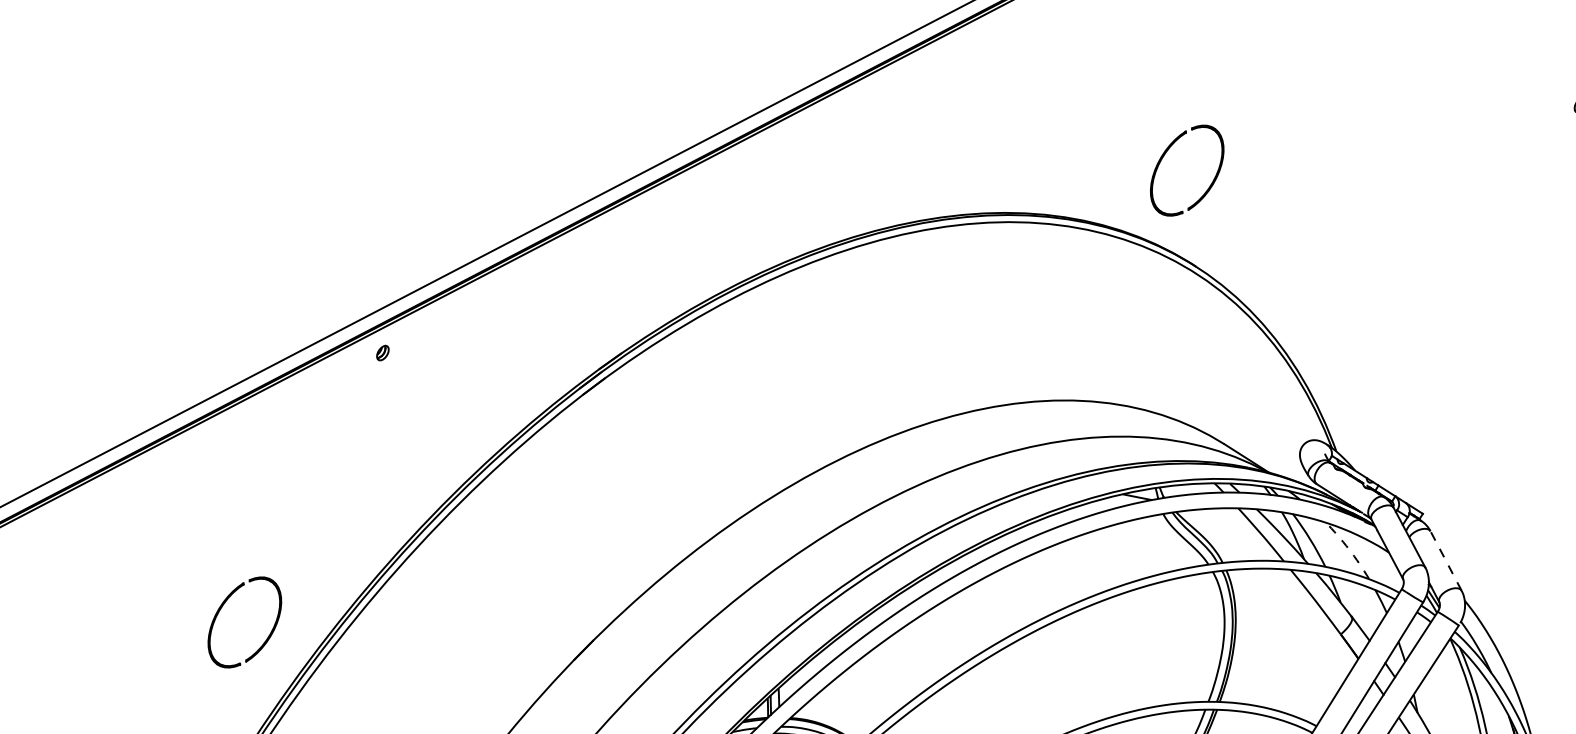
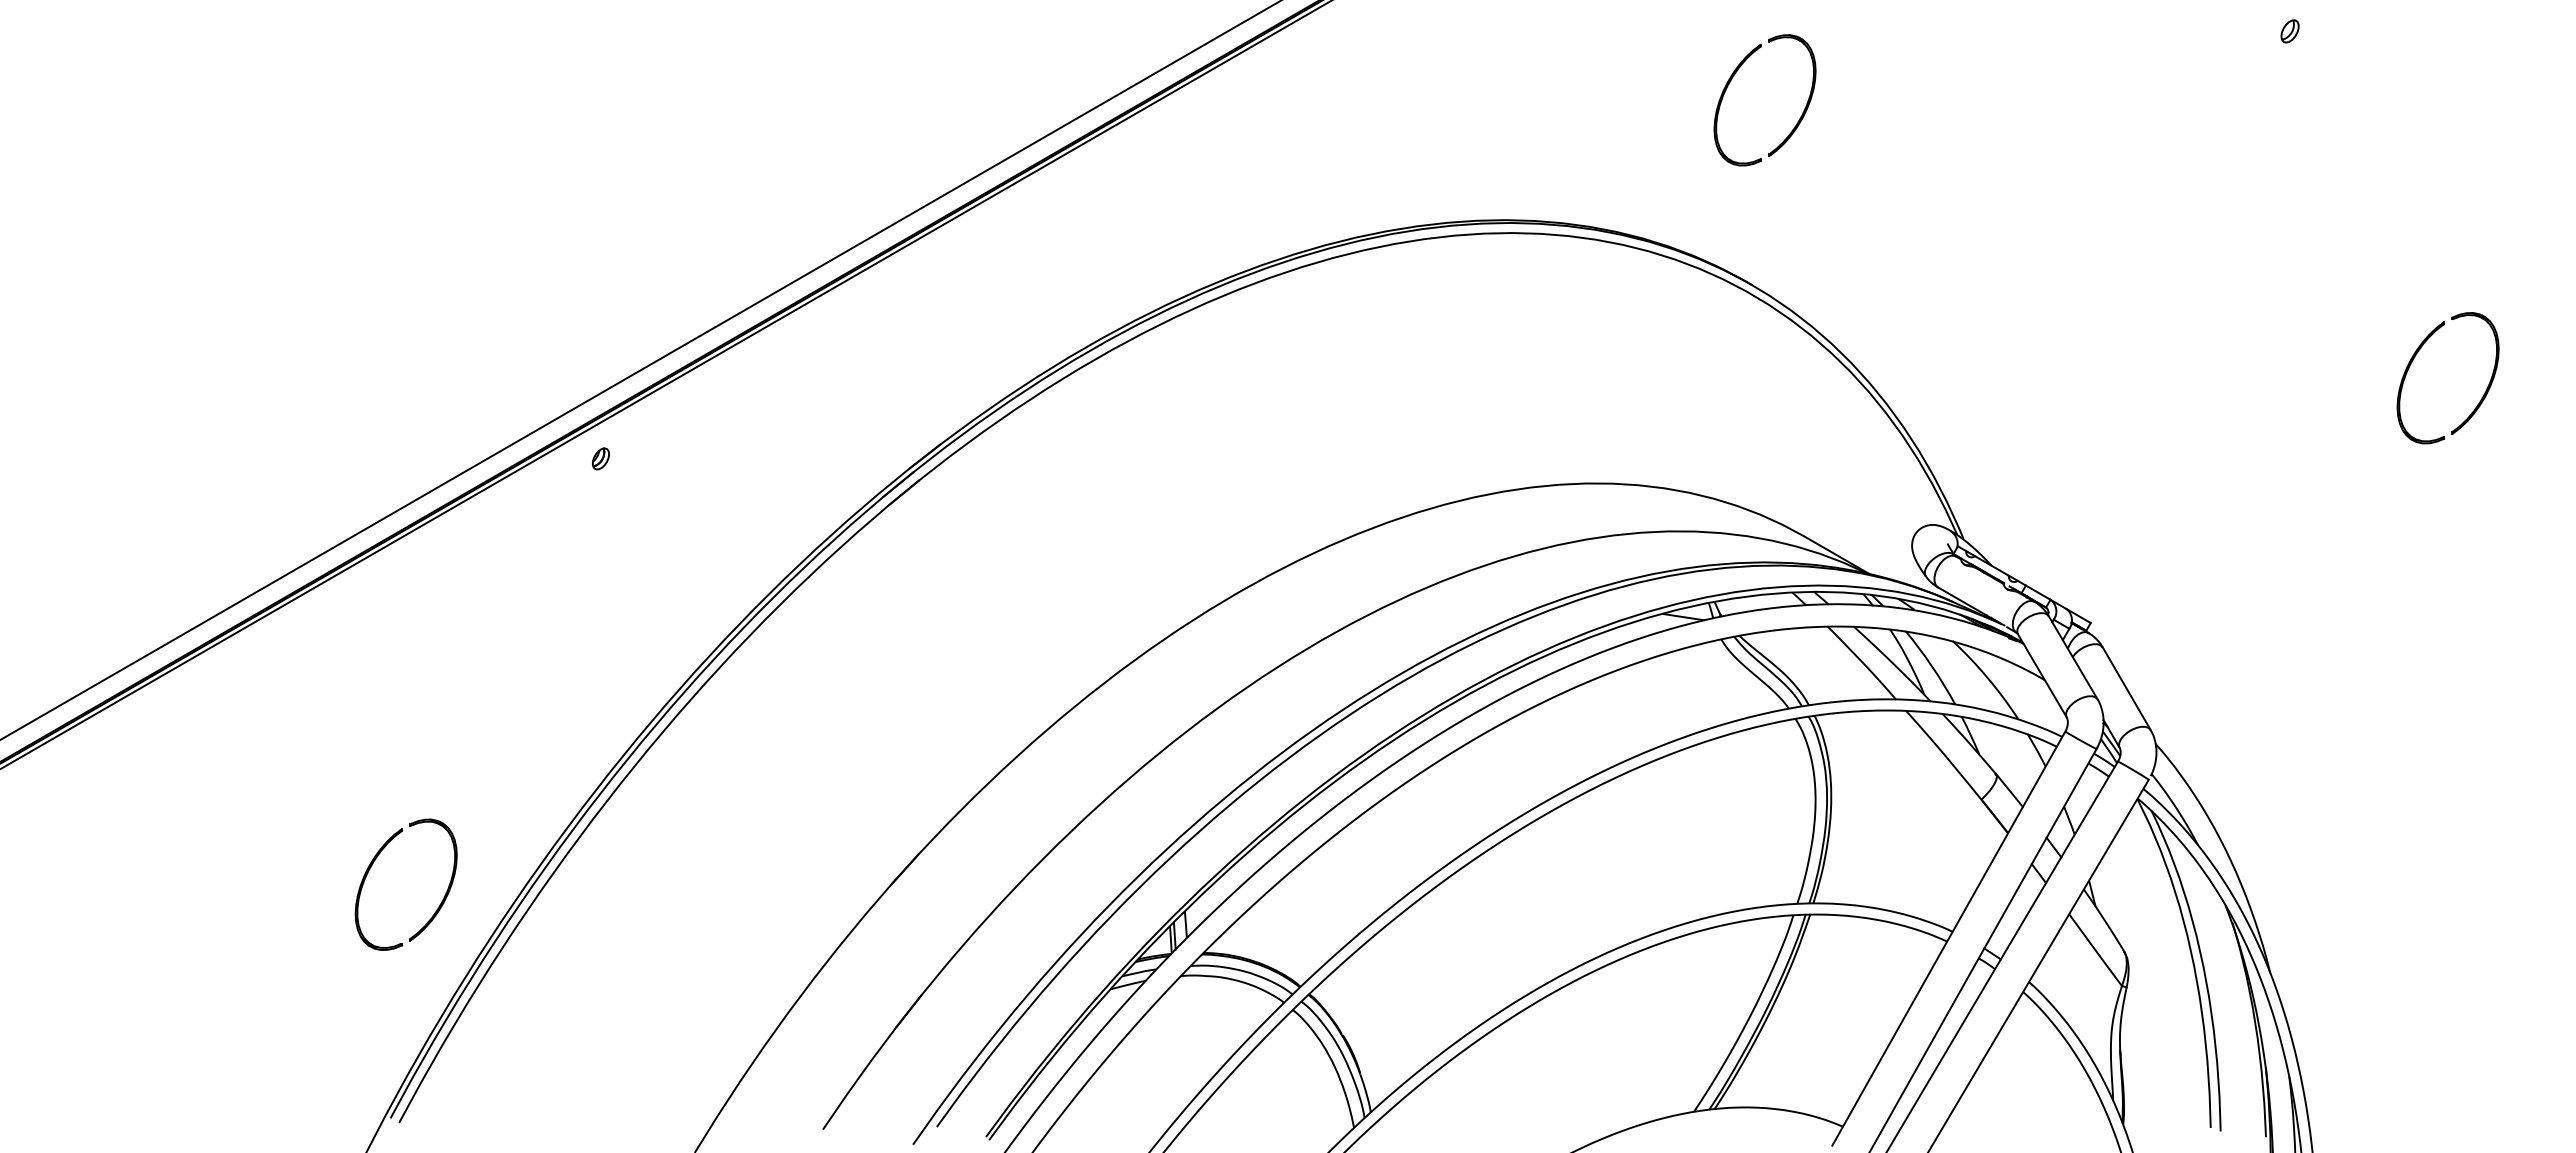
part: (1165, 155) -> (1732, 79), moved
arc: (1348, 548) -> (1987, 677), dashed -> solid
line: (1445, 560) -> (2126, 688), dashed -> solid
part: (223, 605) -> (374, 862), moved

